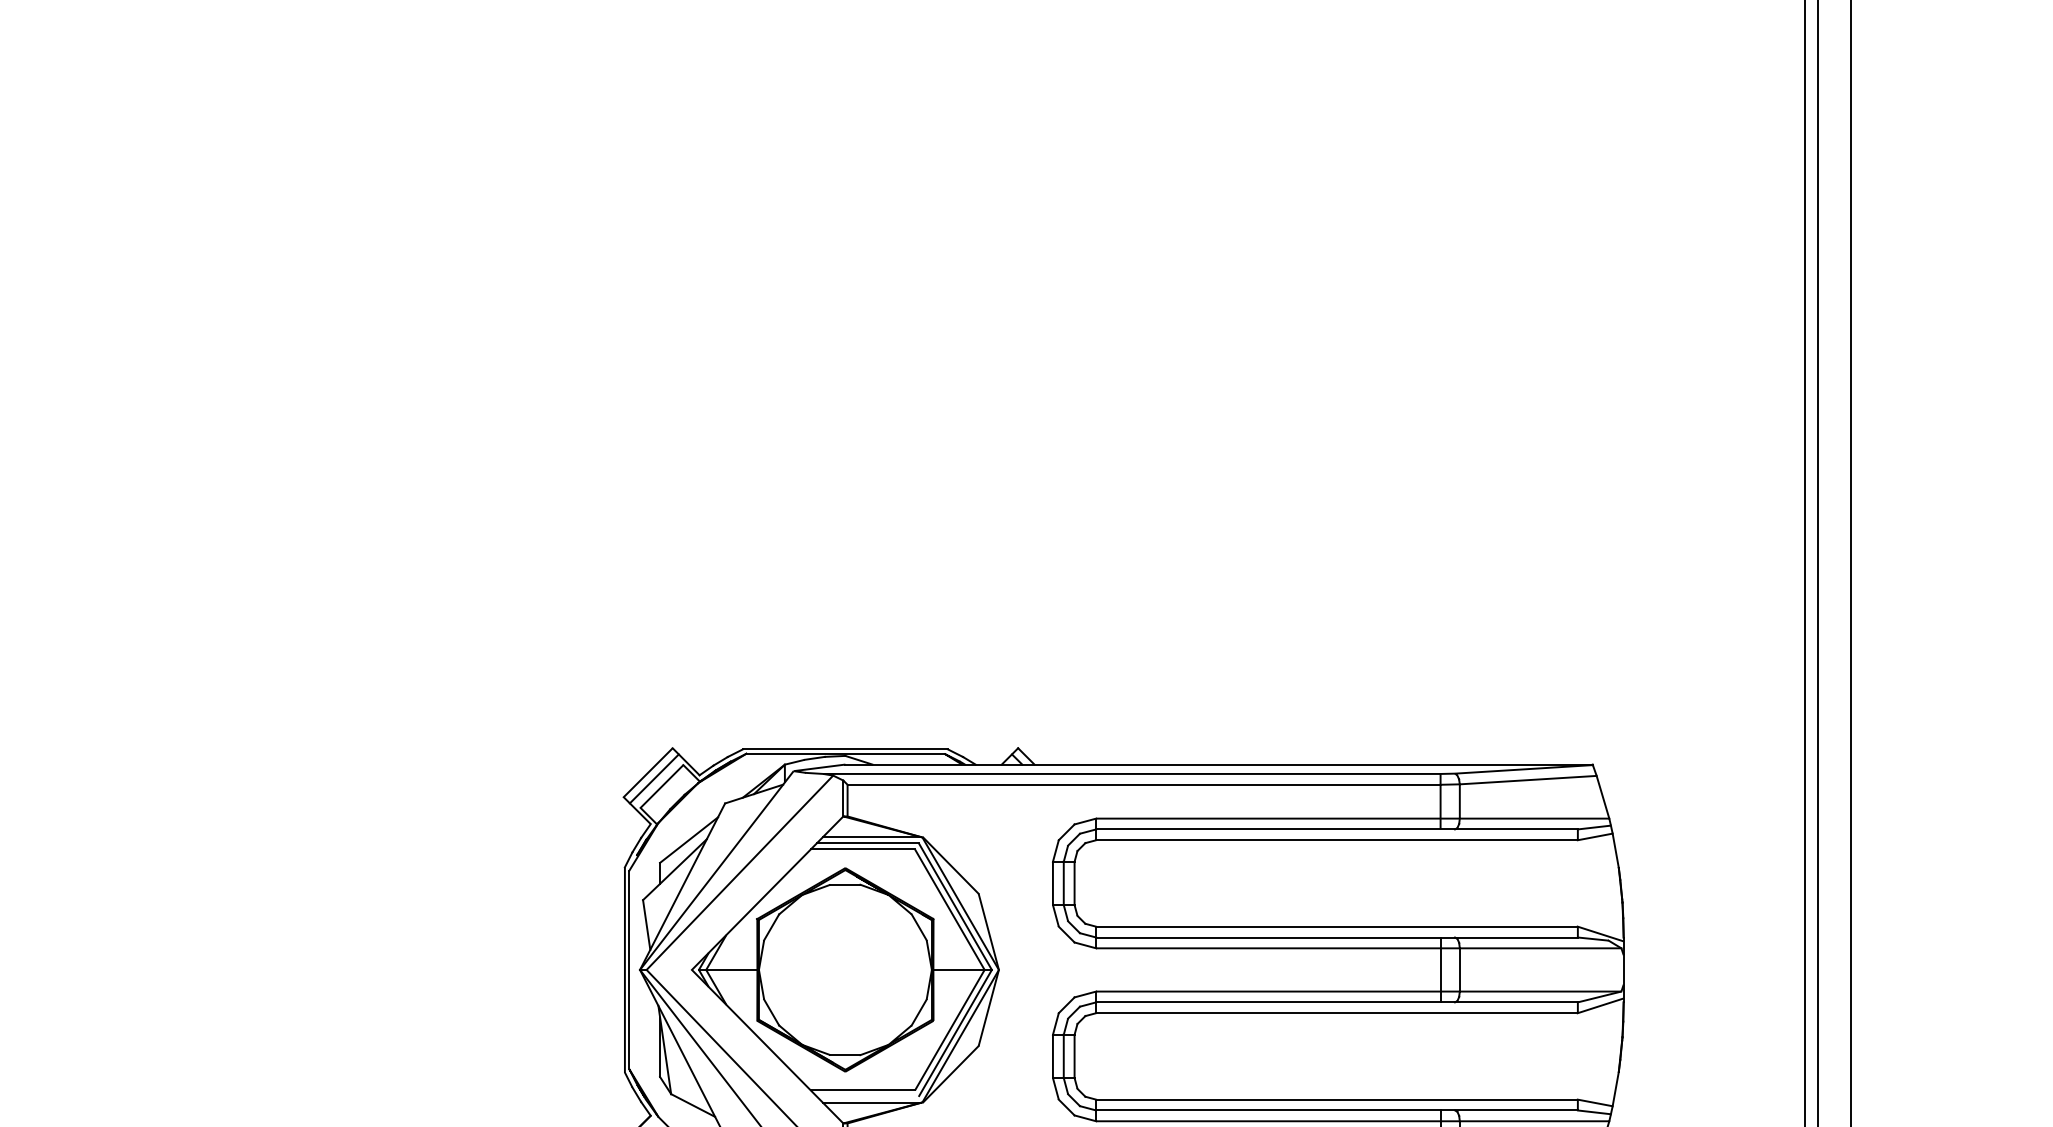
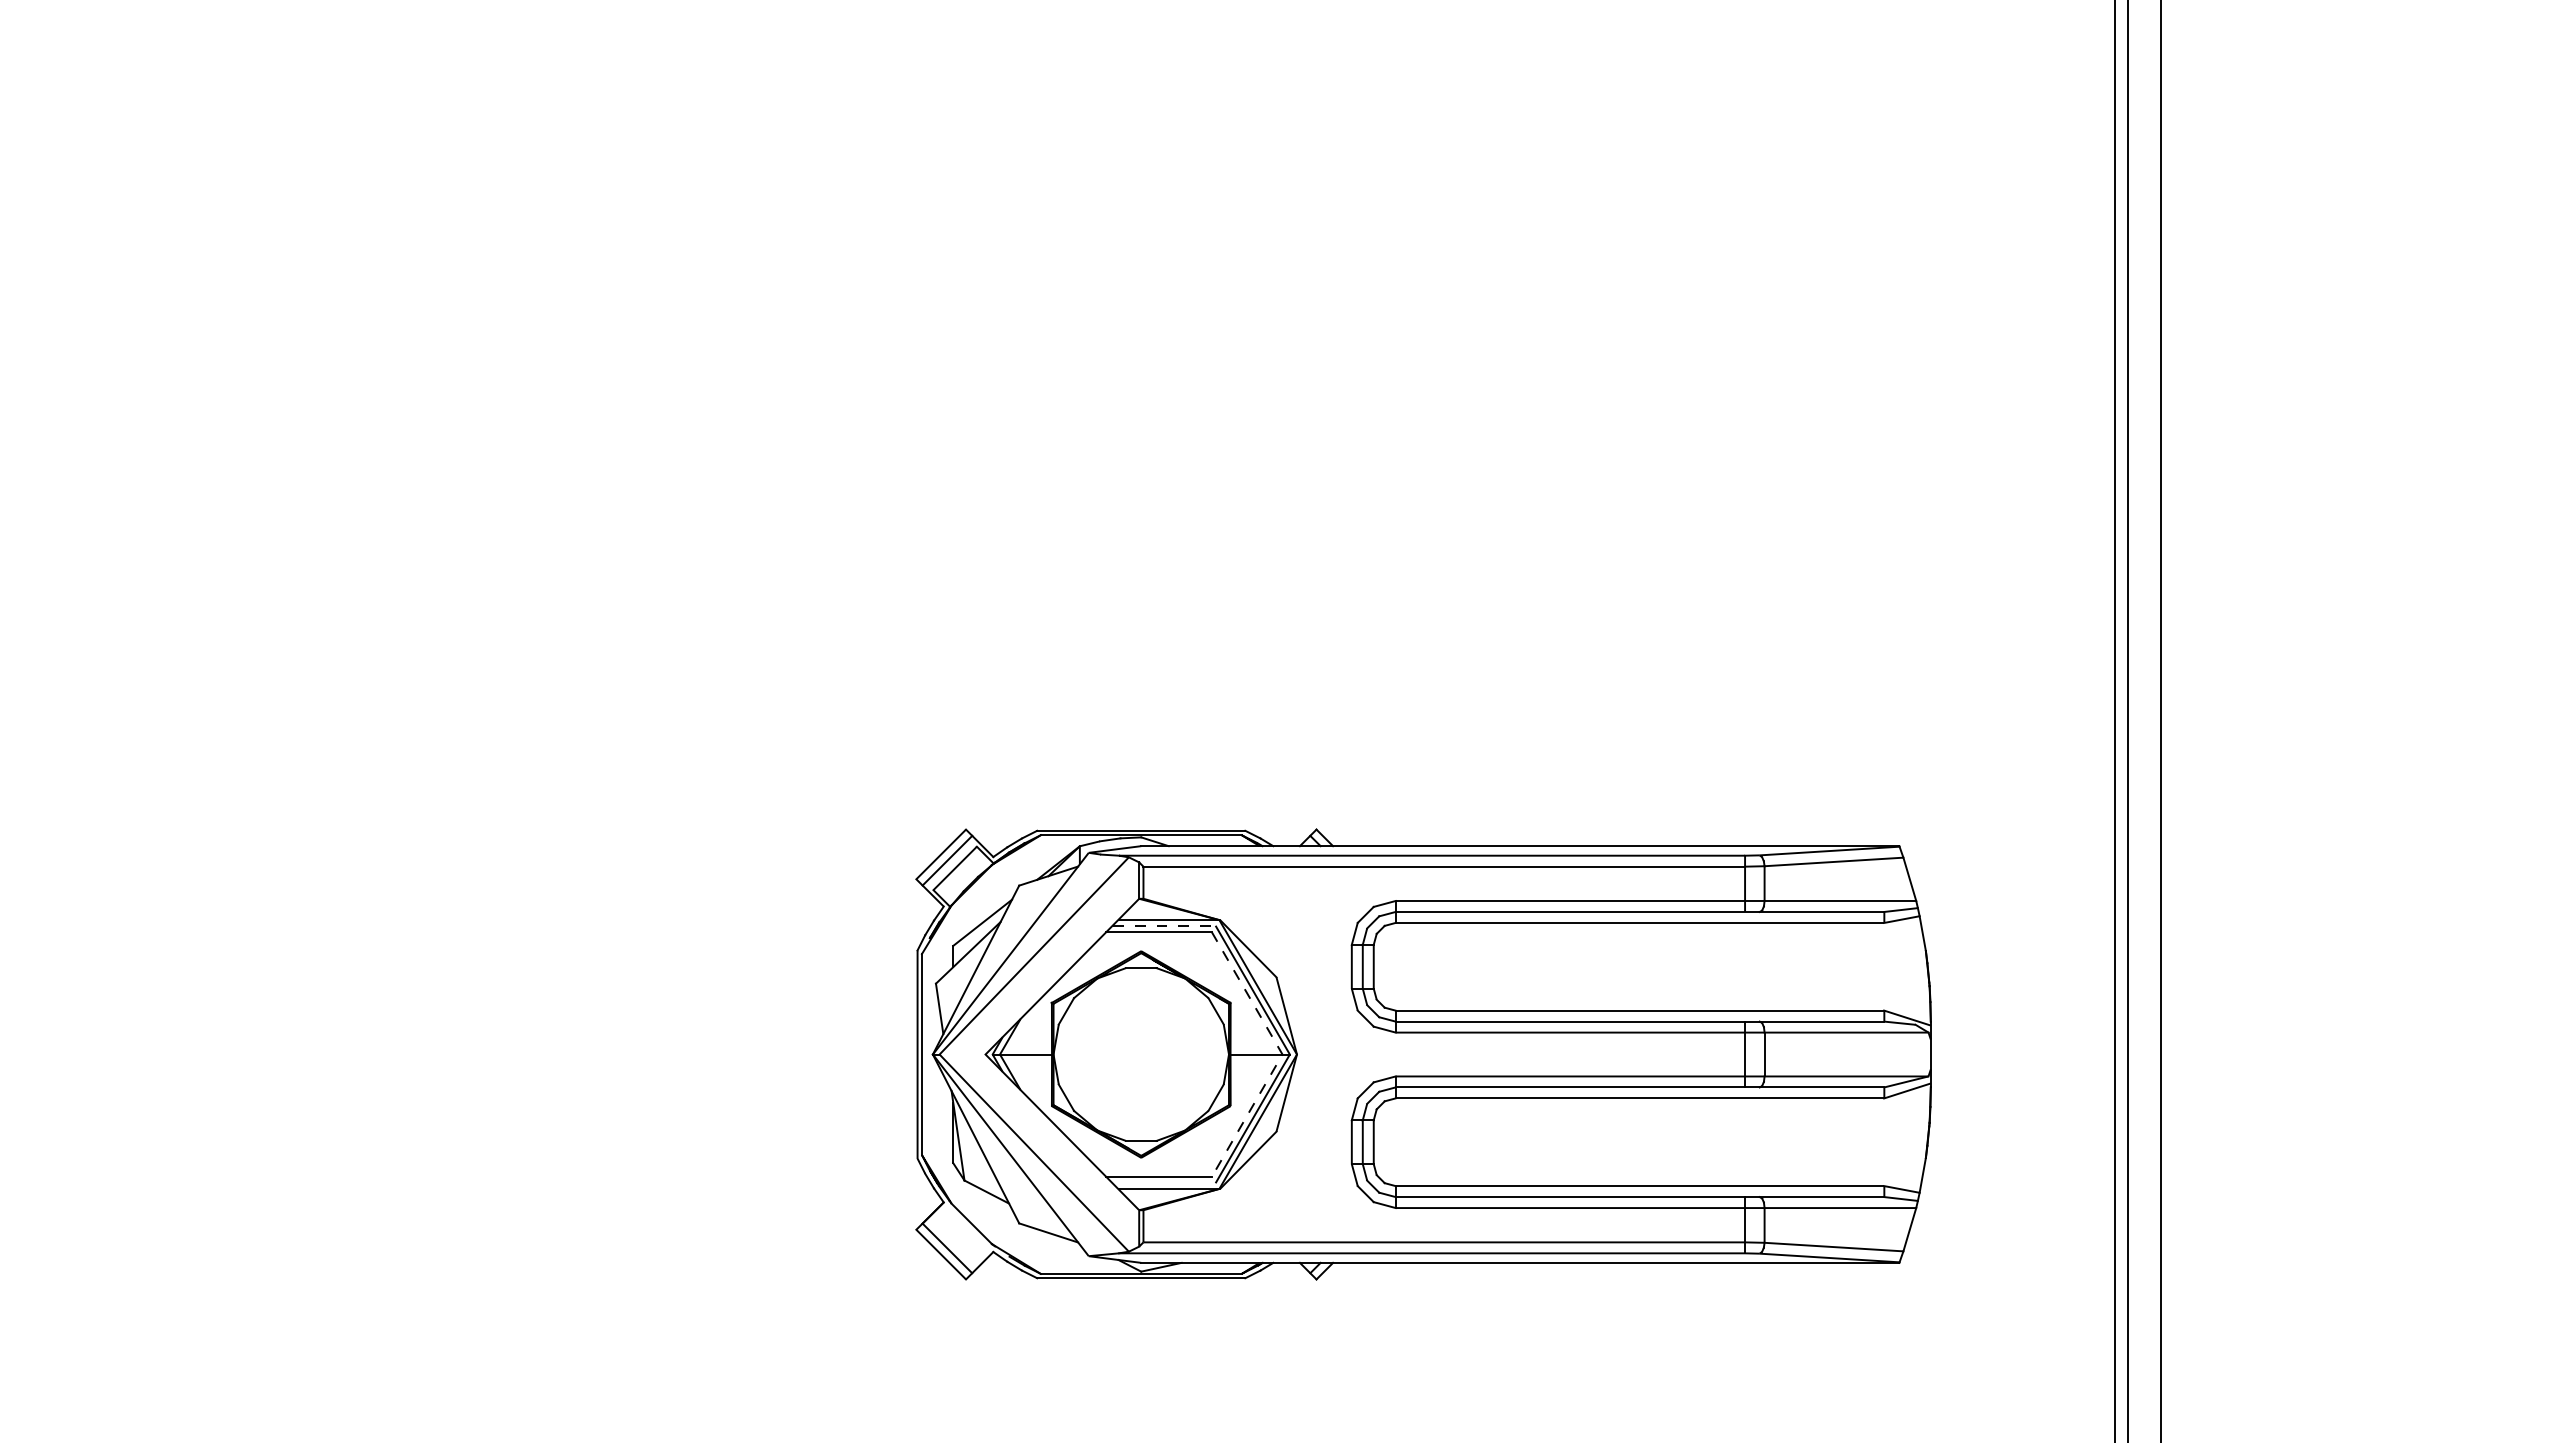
line: (868, 842) -> (1164, 925), solid -> dashed
line: (984, 969) -> (1282, 1054), solid -> dashed

